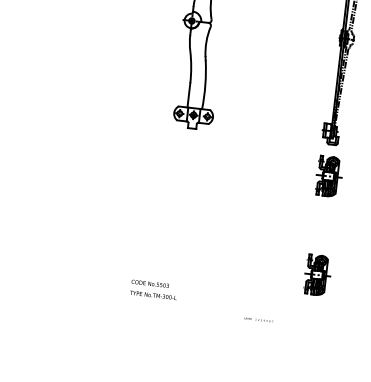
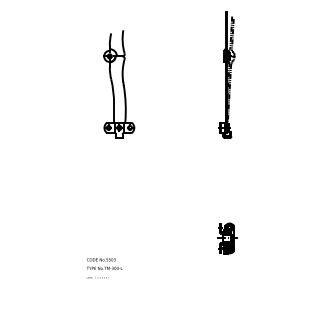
part: (328, 176) -> (227, 162), removed
text: (258, 319) -> (97, 277), moved

